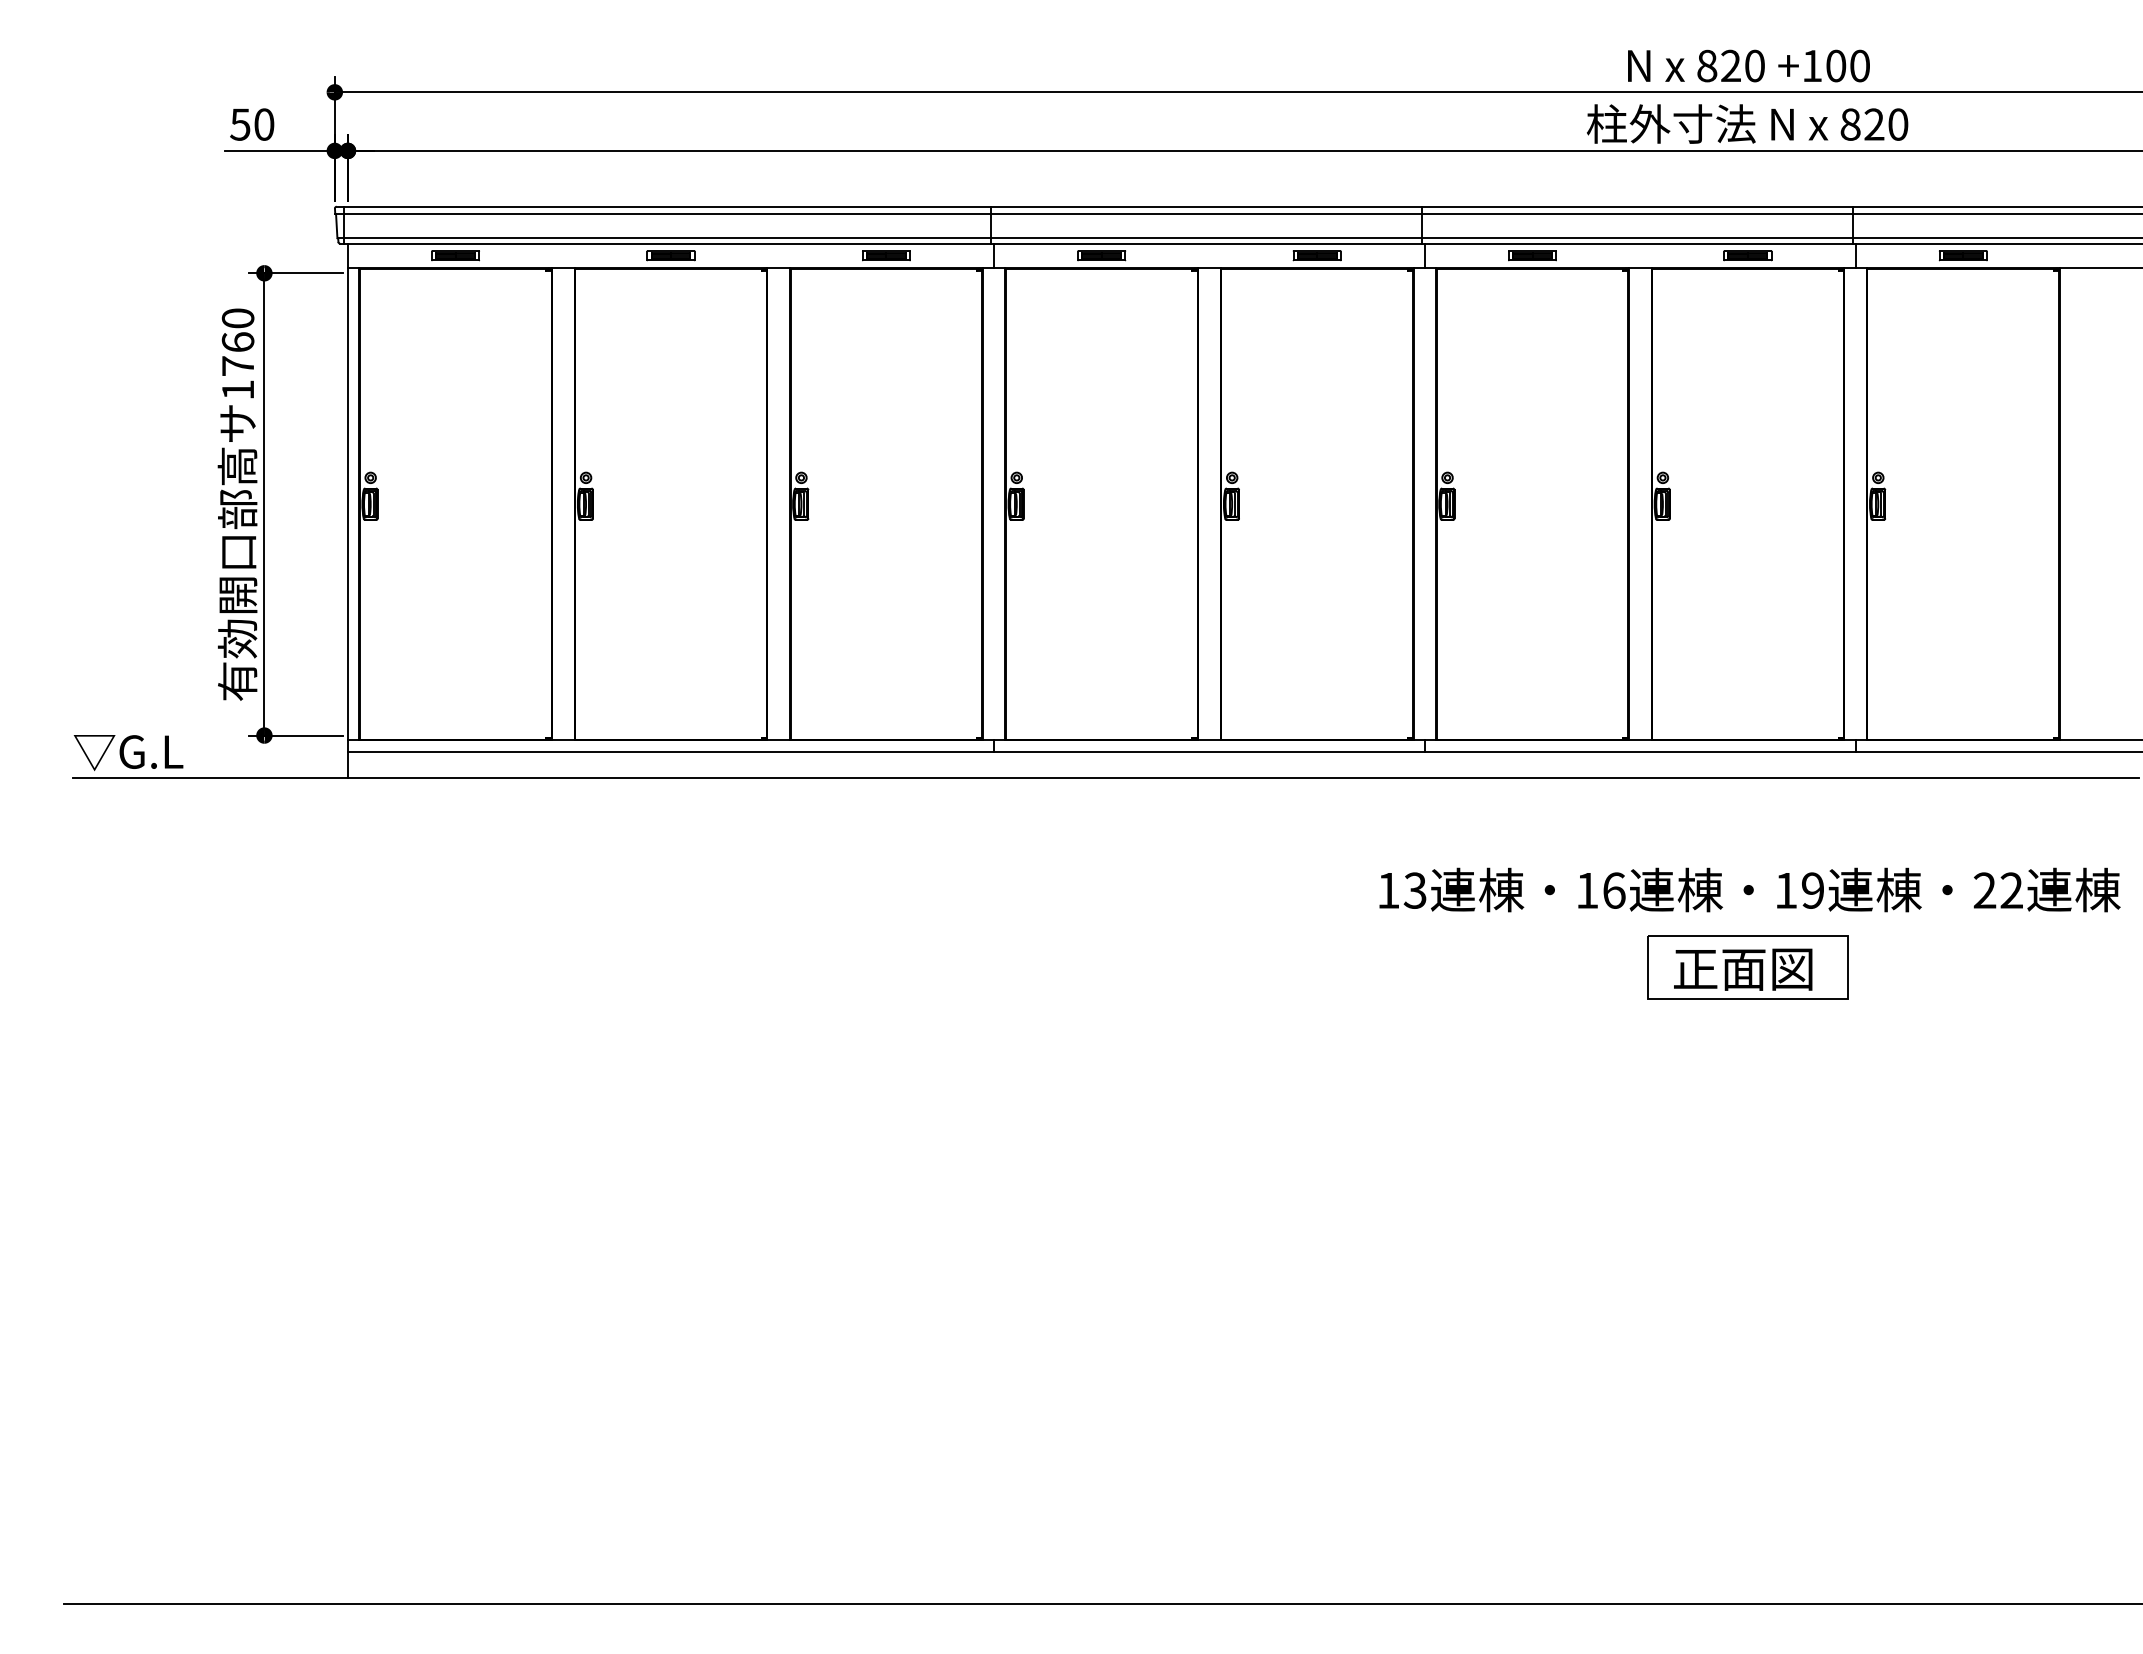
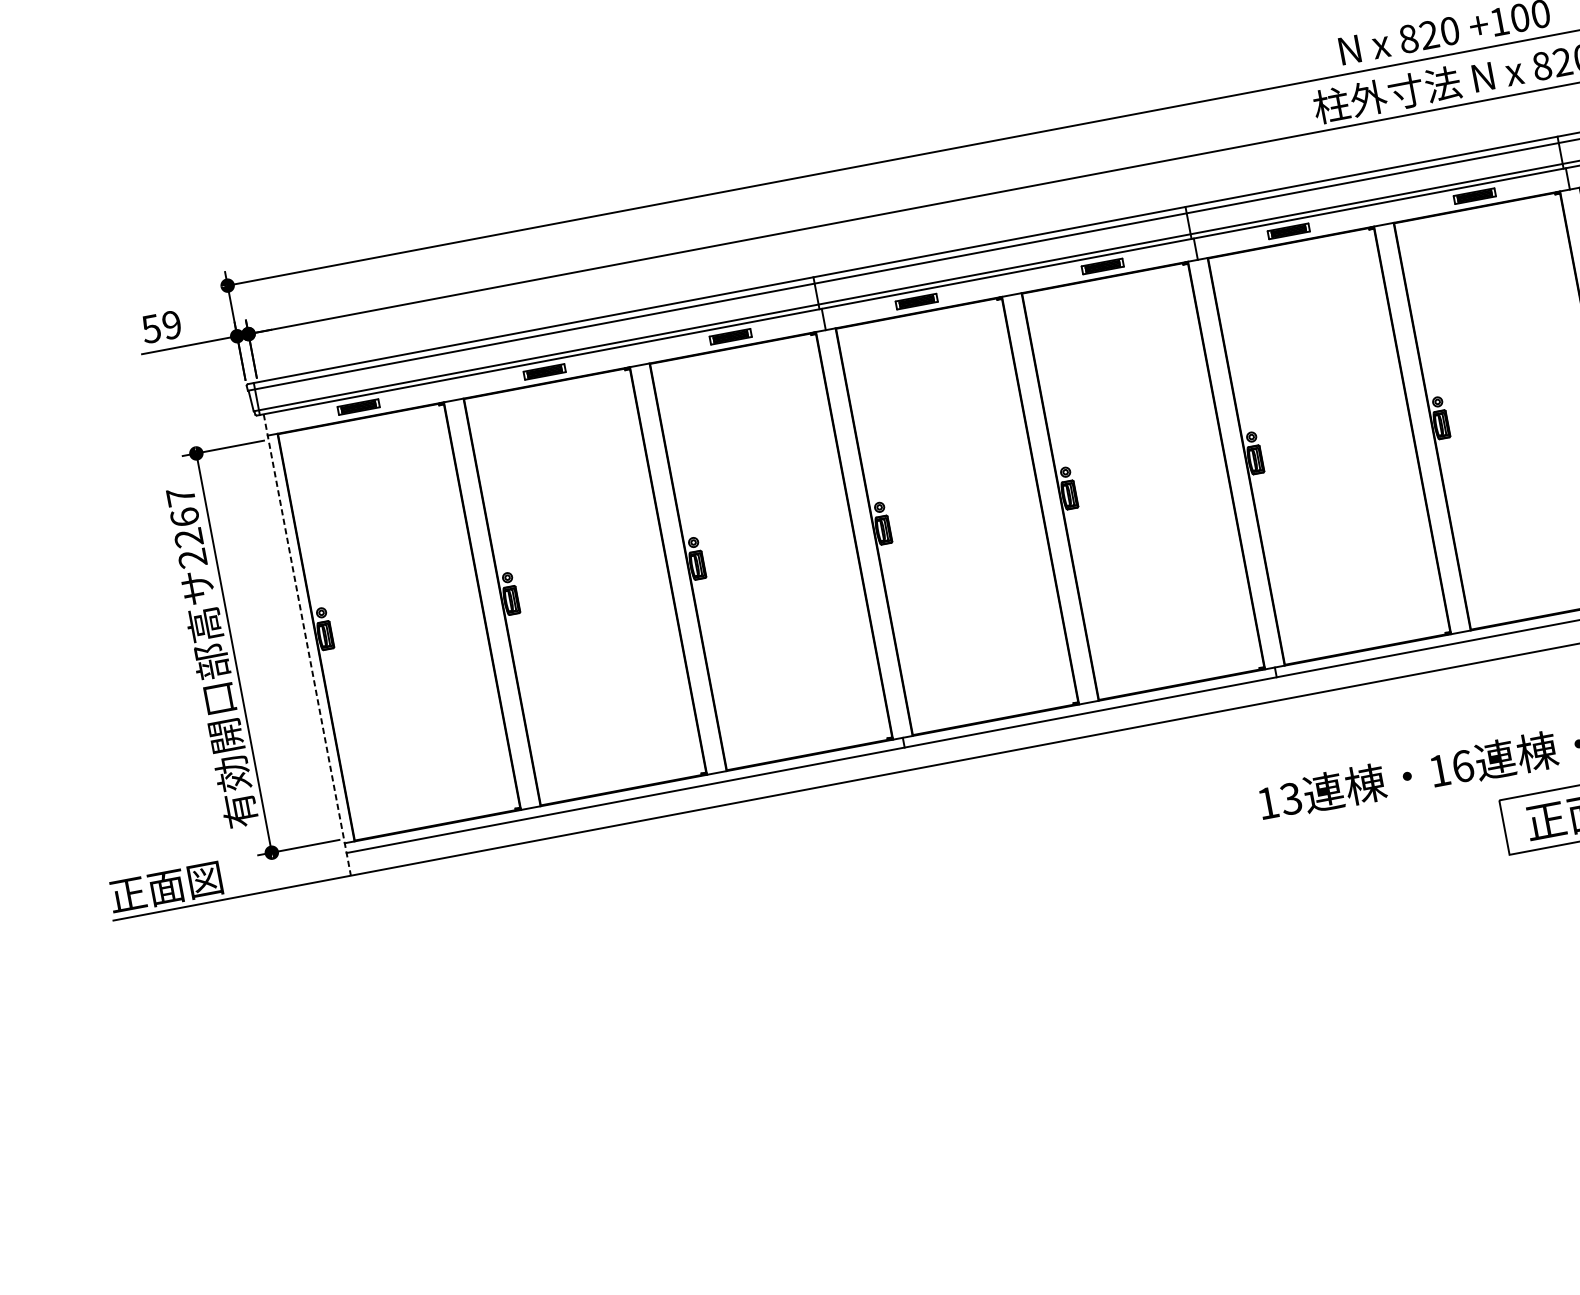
text: (264, 124) -> (172, 324), 50 -> 59
text: (237, 353) -> (186, 527), 1760 -> 2267
line: (347, 511) -> (307, 645), solid -> dashed
text: (137, 752) -> (164, 888), ▽G.L -> 正面図

